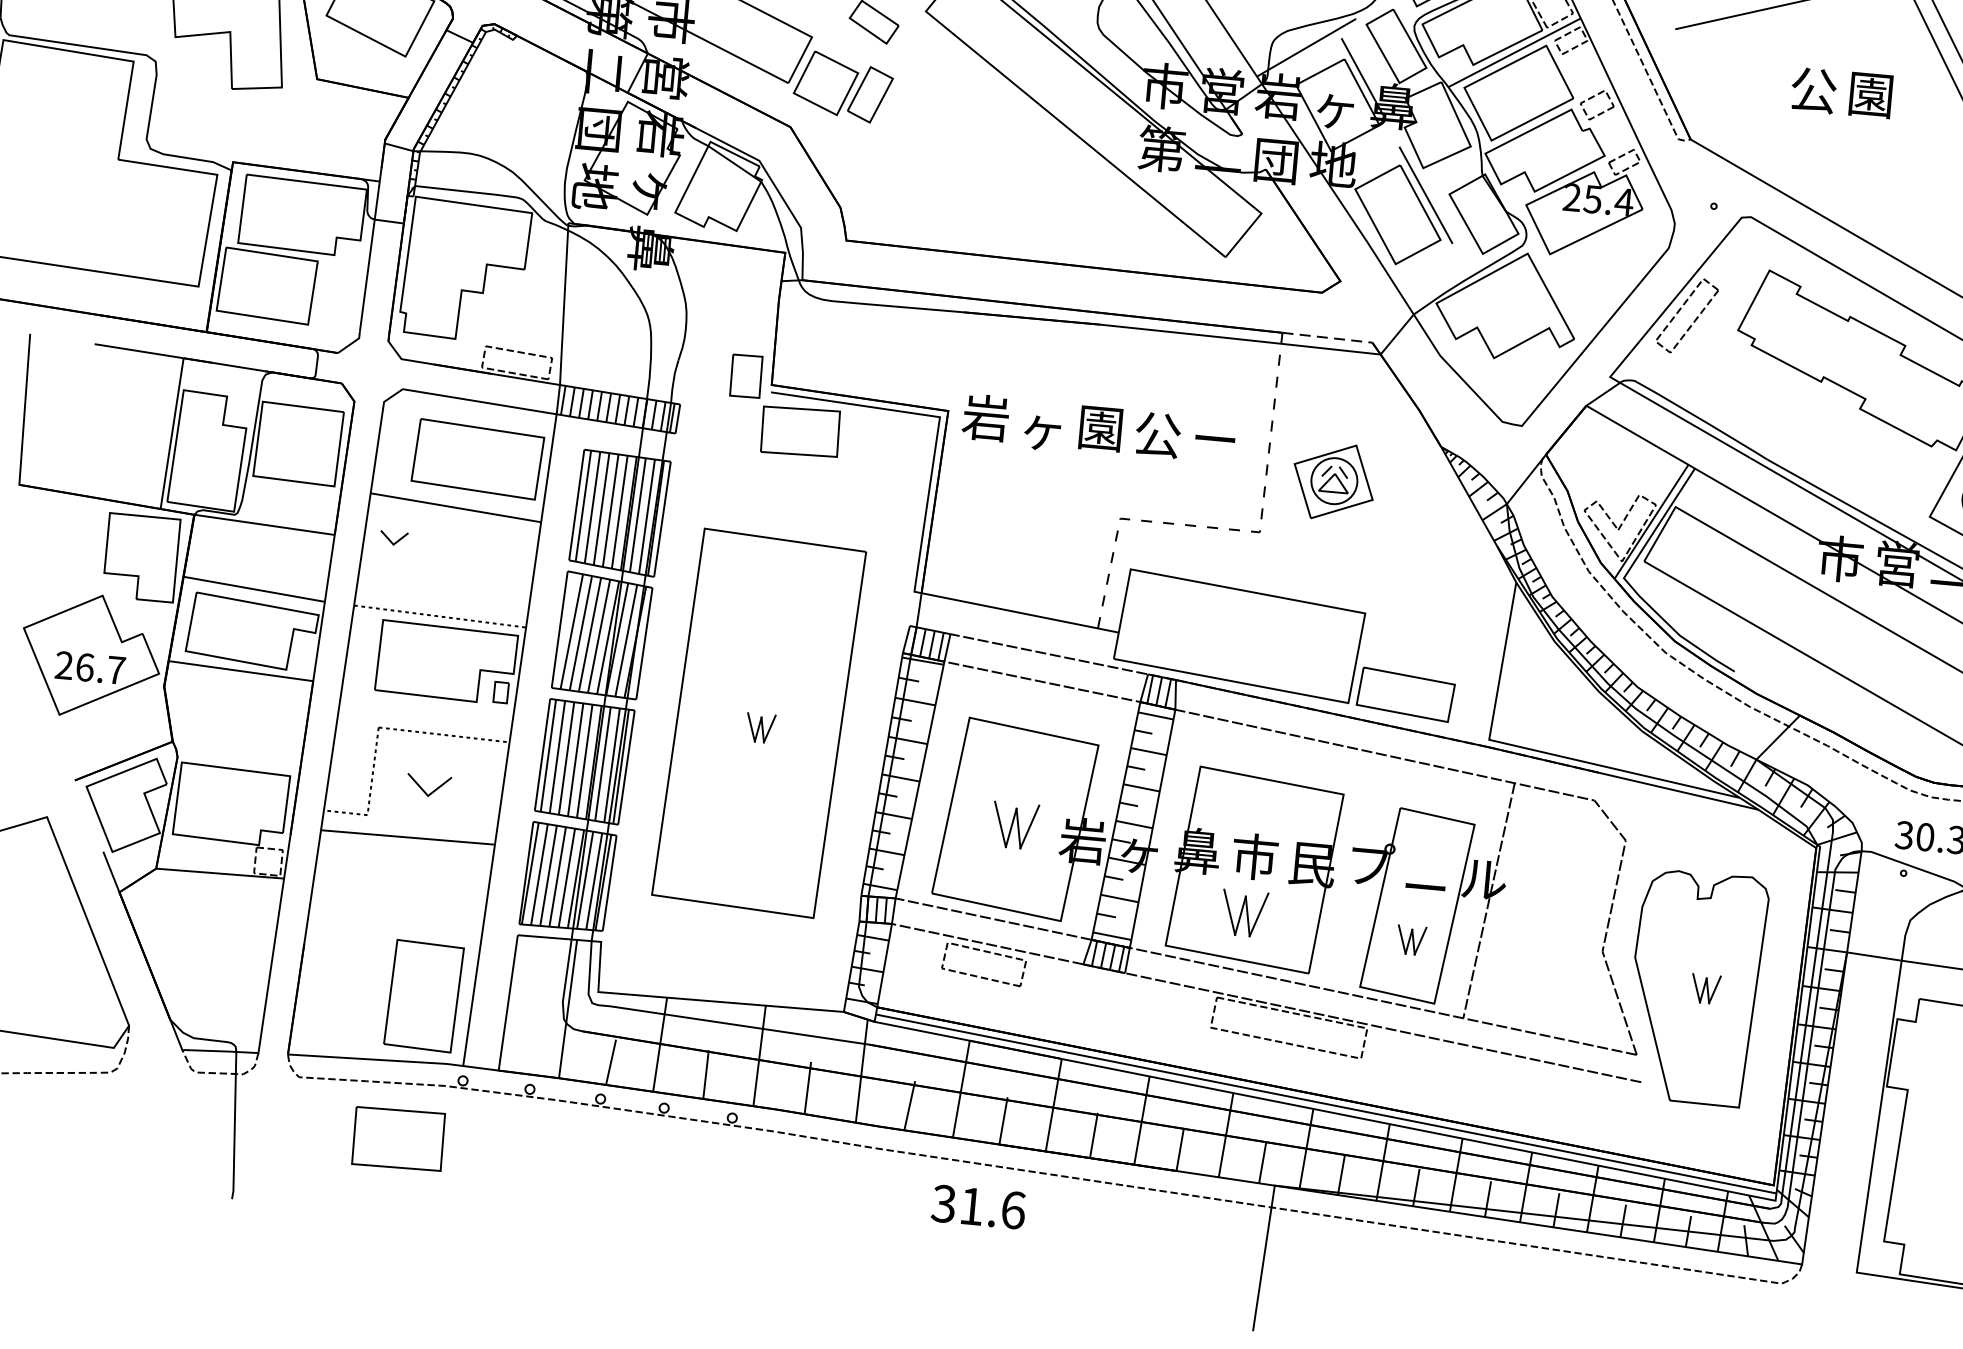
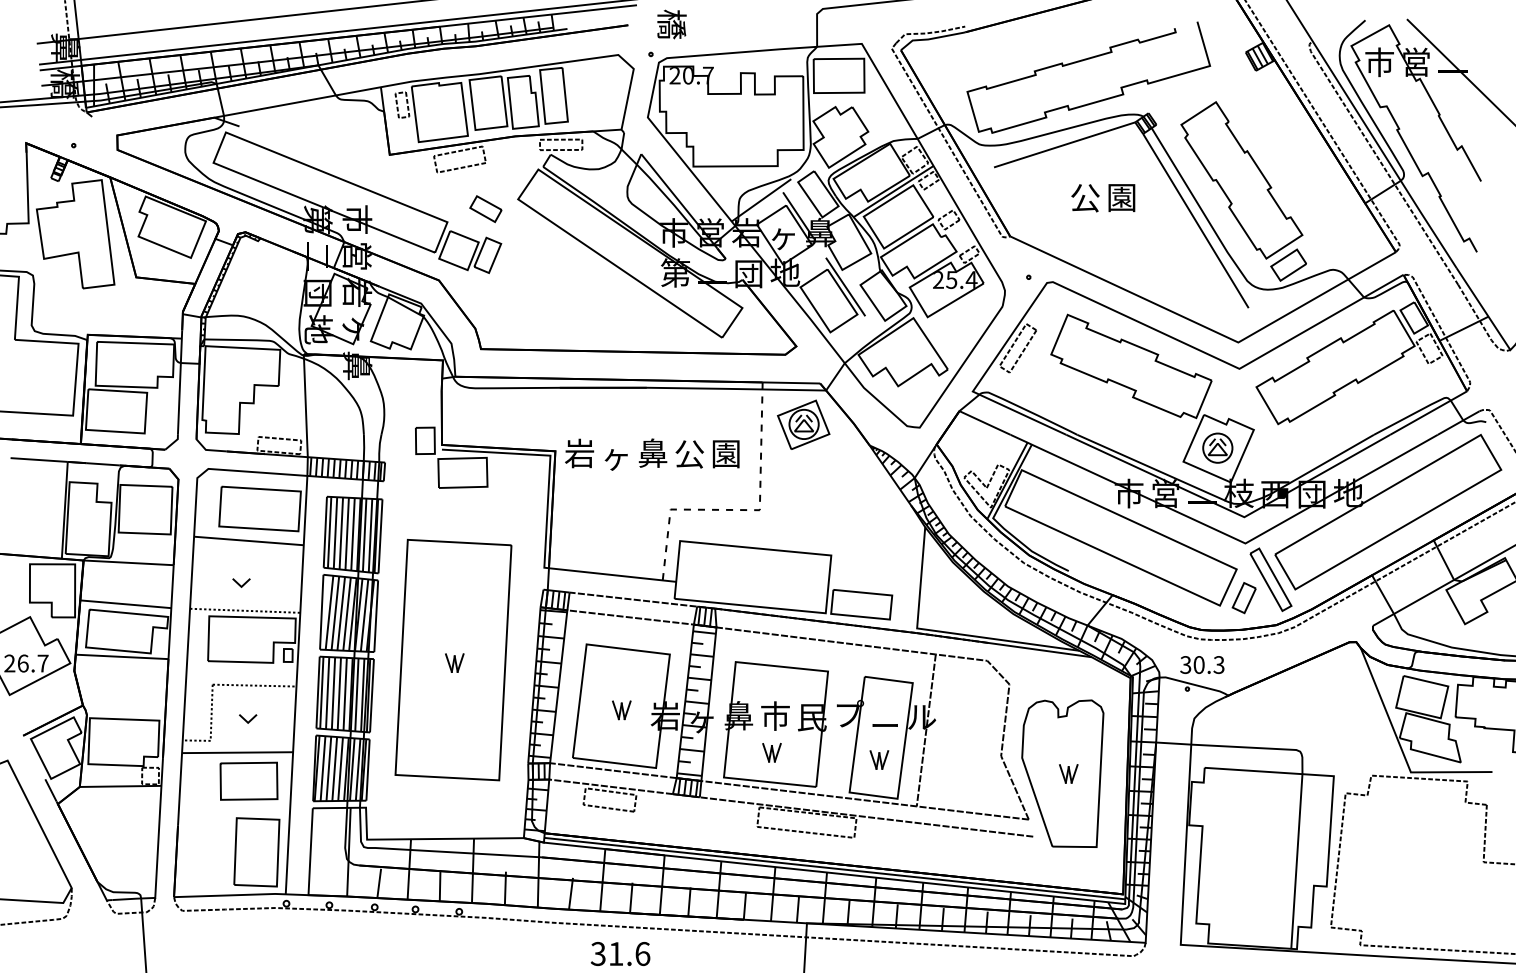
line: (1327, 337) -> (791, 382), dashed -> solid
text: (1100, 426) -> (652, 452), 園 -> 鼻
text: (1214, 440) -> (725, 454), ー -> 園
part: (1333, 481) -> (803, 424), moved
part: (394, 537) -> (241, 582), moved
part: (429, 785) -> (248, 718), size x0.62
part: (1014, 826) -> (621, 710), size x0.62
part: (1243, 913) -> (771, 752), size x0.62
part: (397, 1137) -> (248, 780), moved

